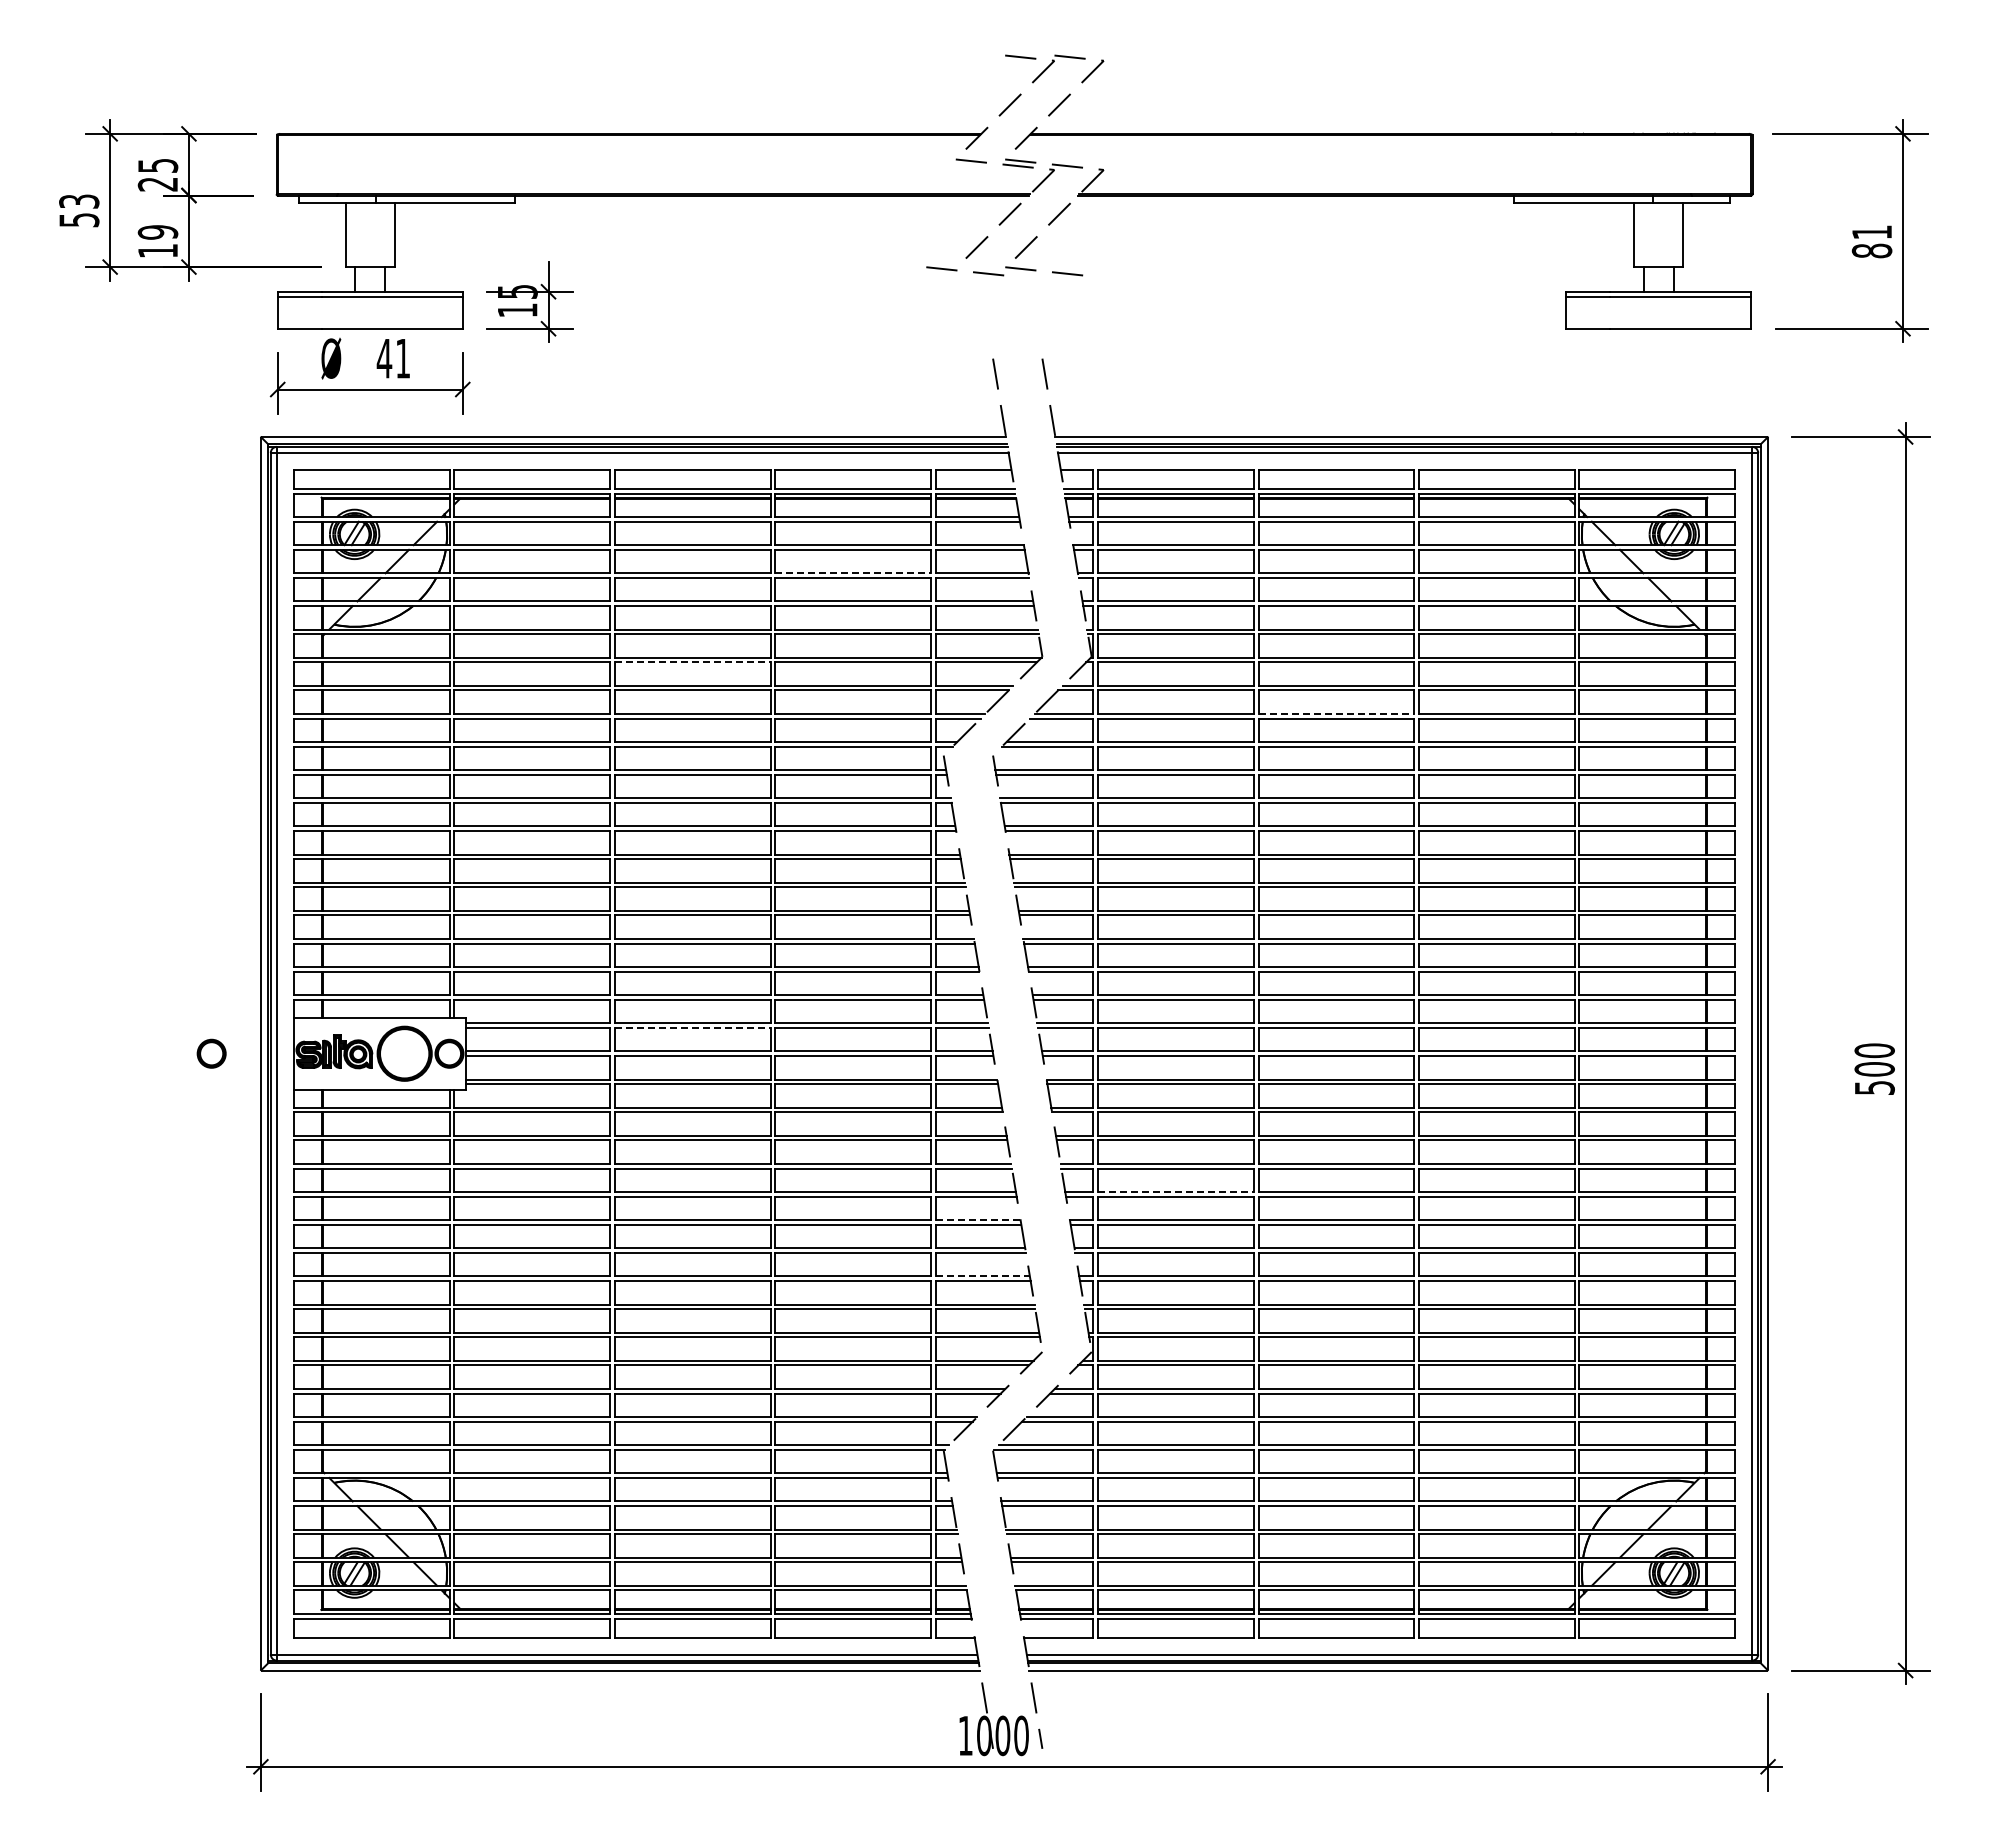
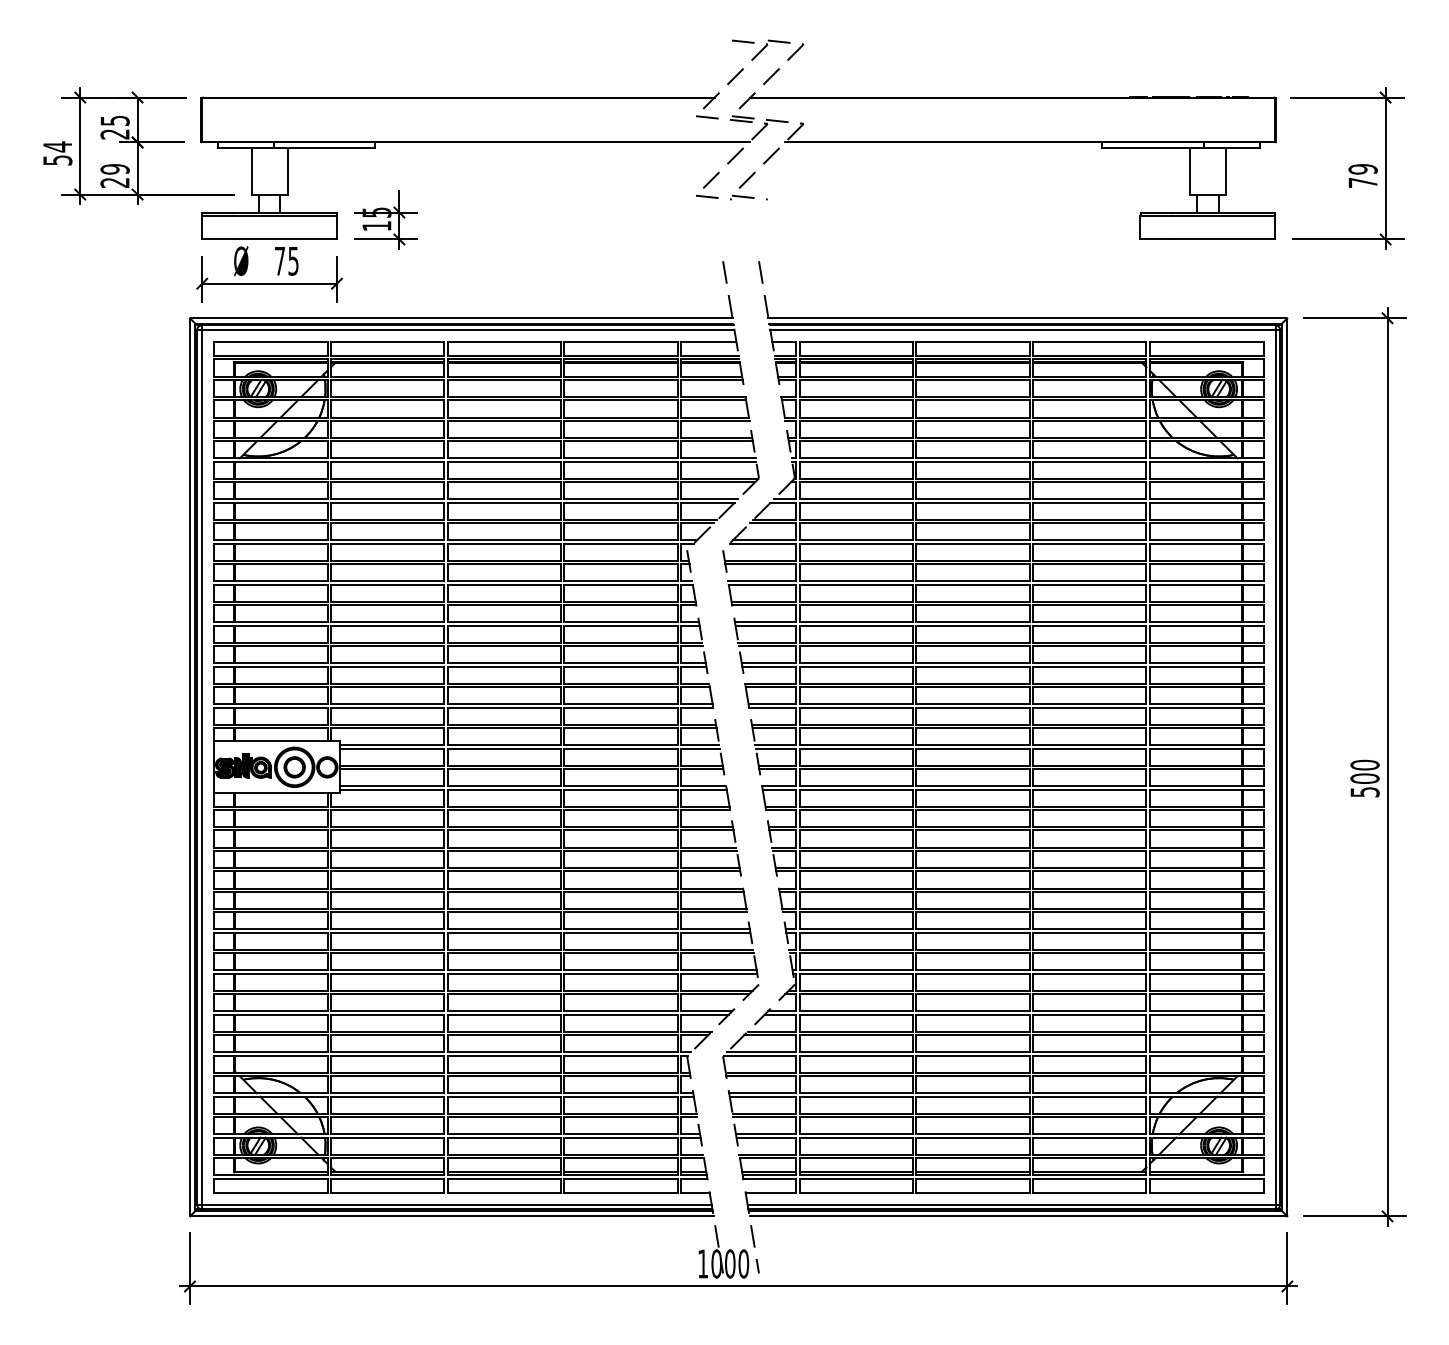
text: (79, 201) -> (57, 146), 53 -> 54
text: (1871, 241) -> (1362, 175), 81 -> 79
text: (157, 251) -> (114, 183), 19 -> 29
part: (1004, 270) -> (731, 197), size x0.62
text: (392, 358) -> (285, 261), 41 -> 75
line: (853, 573) -> (621, 417), dashed -> solid
line: (692, 662) -> (504, 482), dashed -> solid
line: (1336, 713) -> (973, 519), dashed -> solid
line: (692, 1027) -> (504, 748), dashed -> solid
part: (211, 1053) -> (294, 767), moved
line: (1175, 1192) -> (855, 868), dashed -> solid
line: (978, 1220) -> (712, 888), dashed -> solid
line: (983, 1276) -> (716, 929), dashed -> solid

